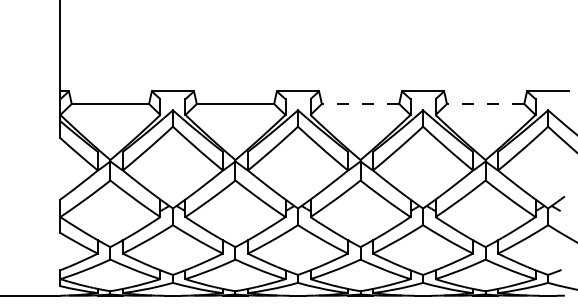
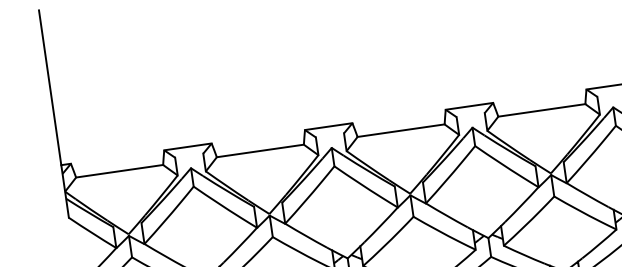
line: (360, 104) -> (401, 131), dashed -> solid
line: (485, 104) -> (541, 110), dashed -> solid

